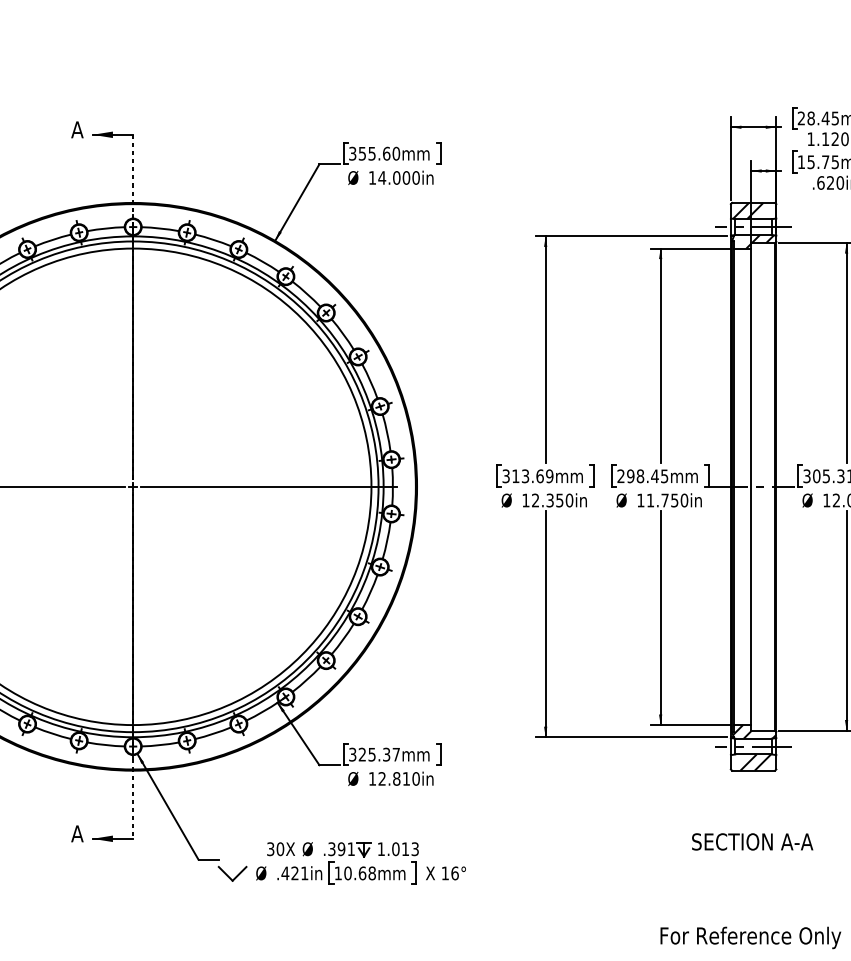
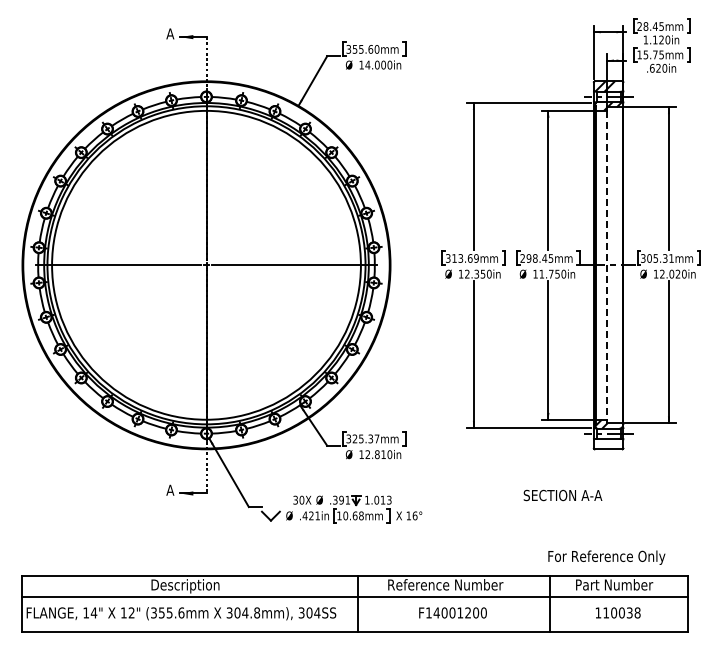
line: (751, 487) -> (607, 265), solid -> dashed
hatch: (754, 761) -> (609, 443), removed
text: (751, 841) -> (562, 495), moved

